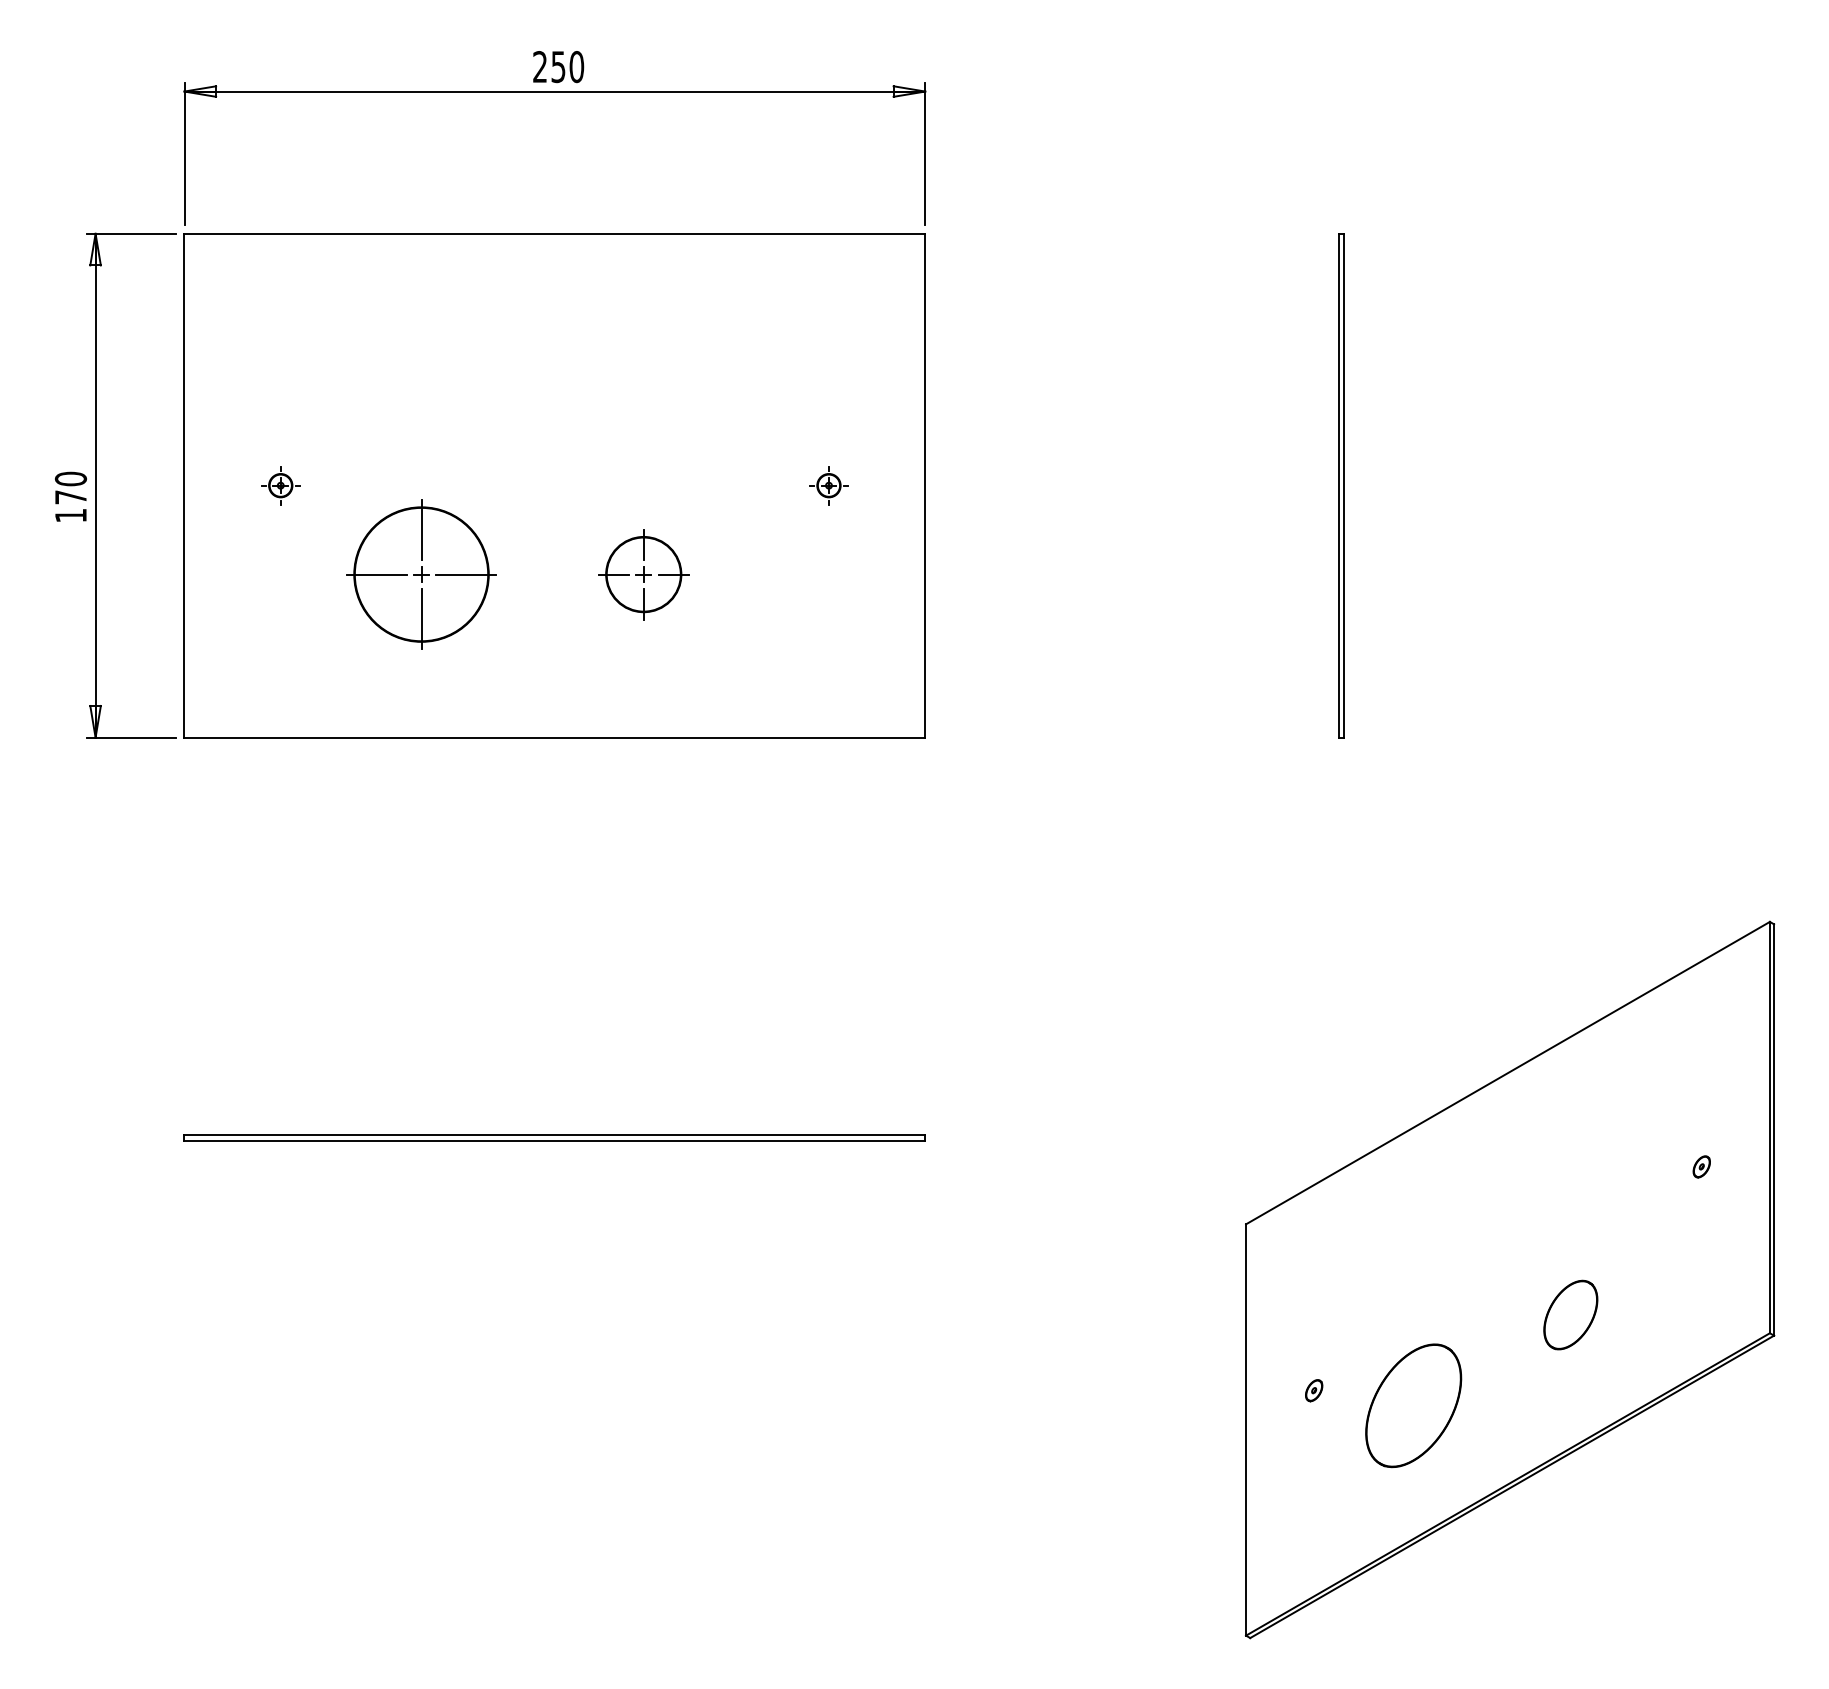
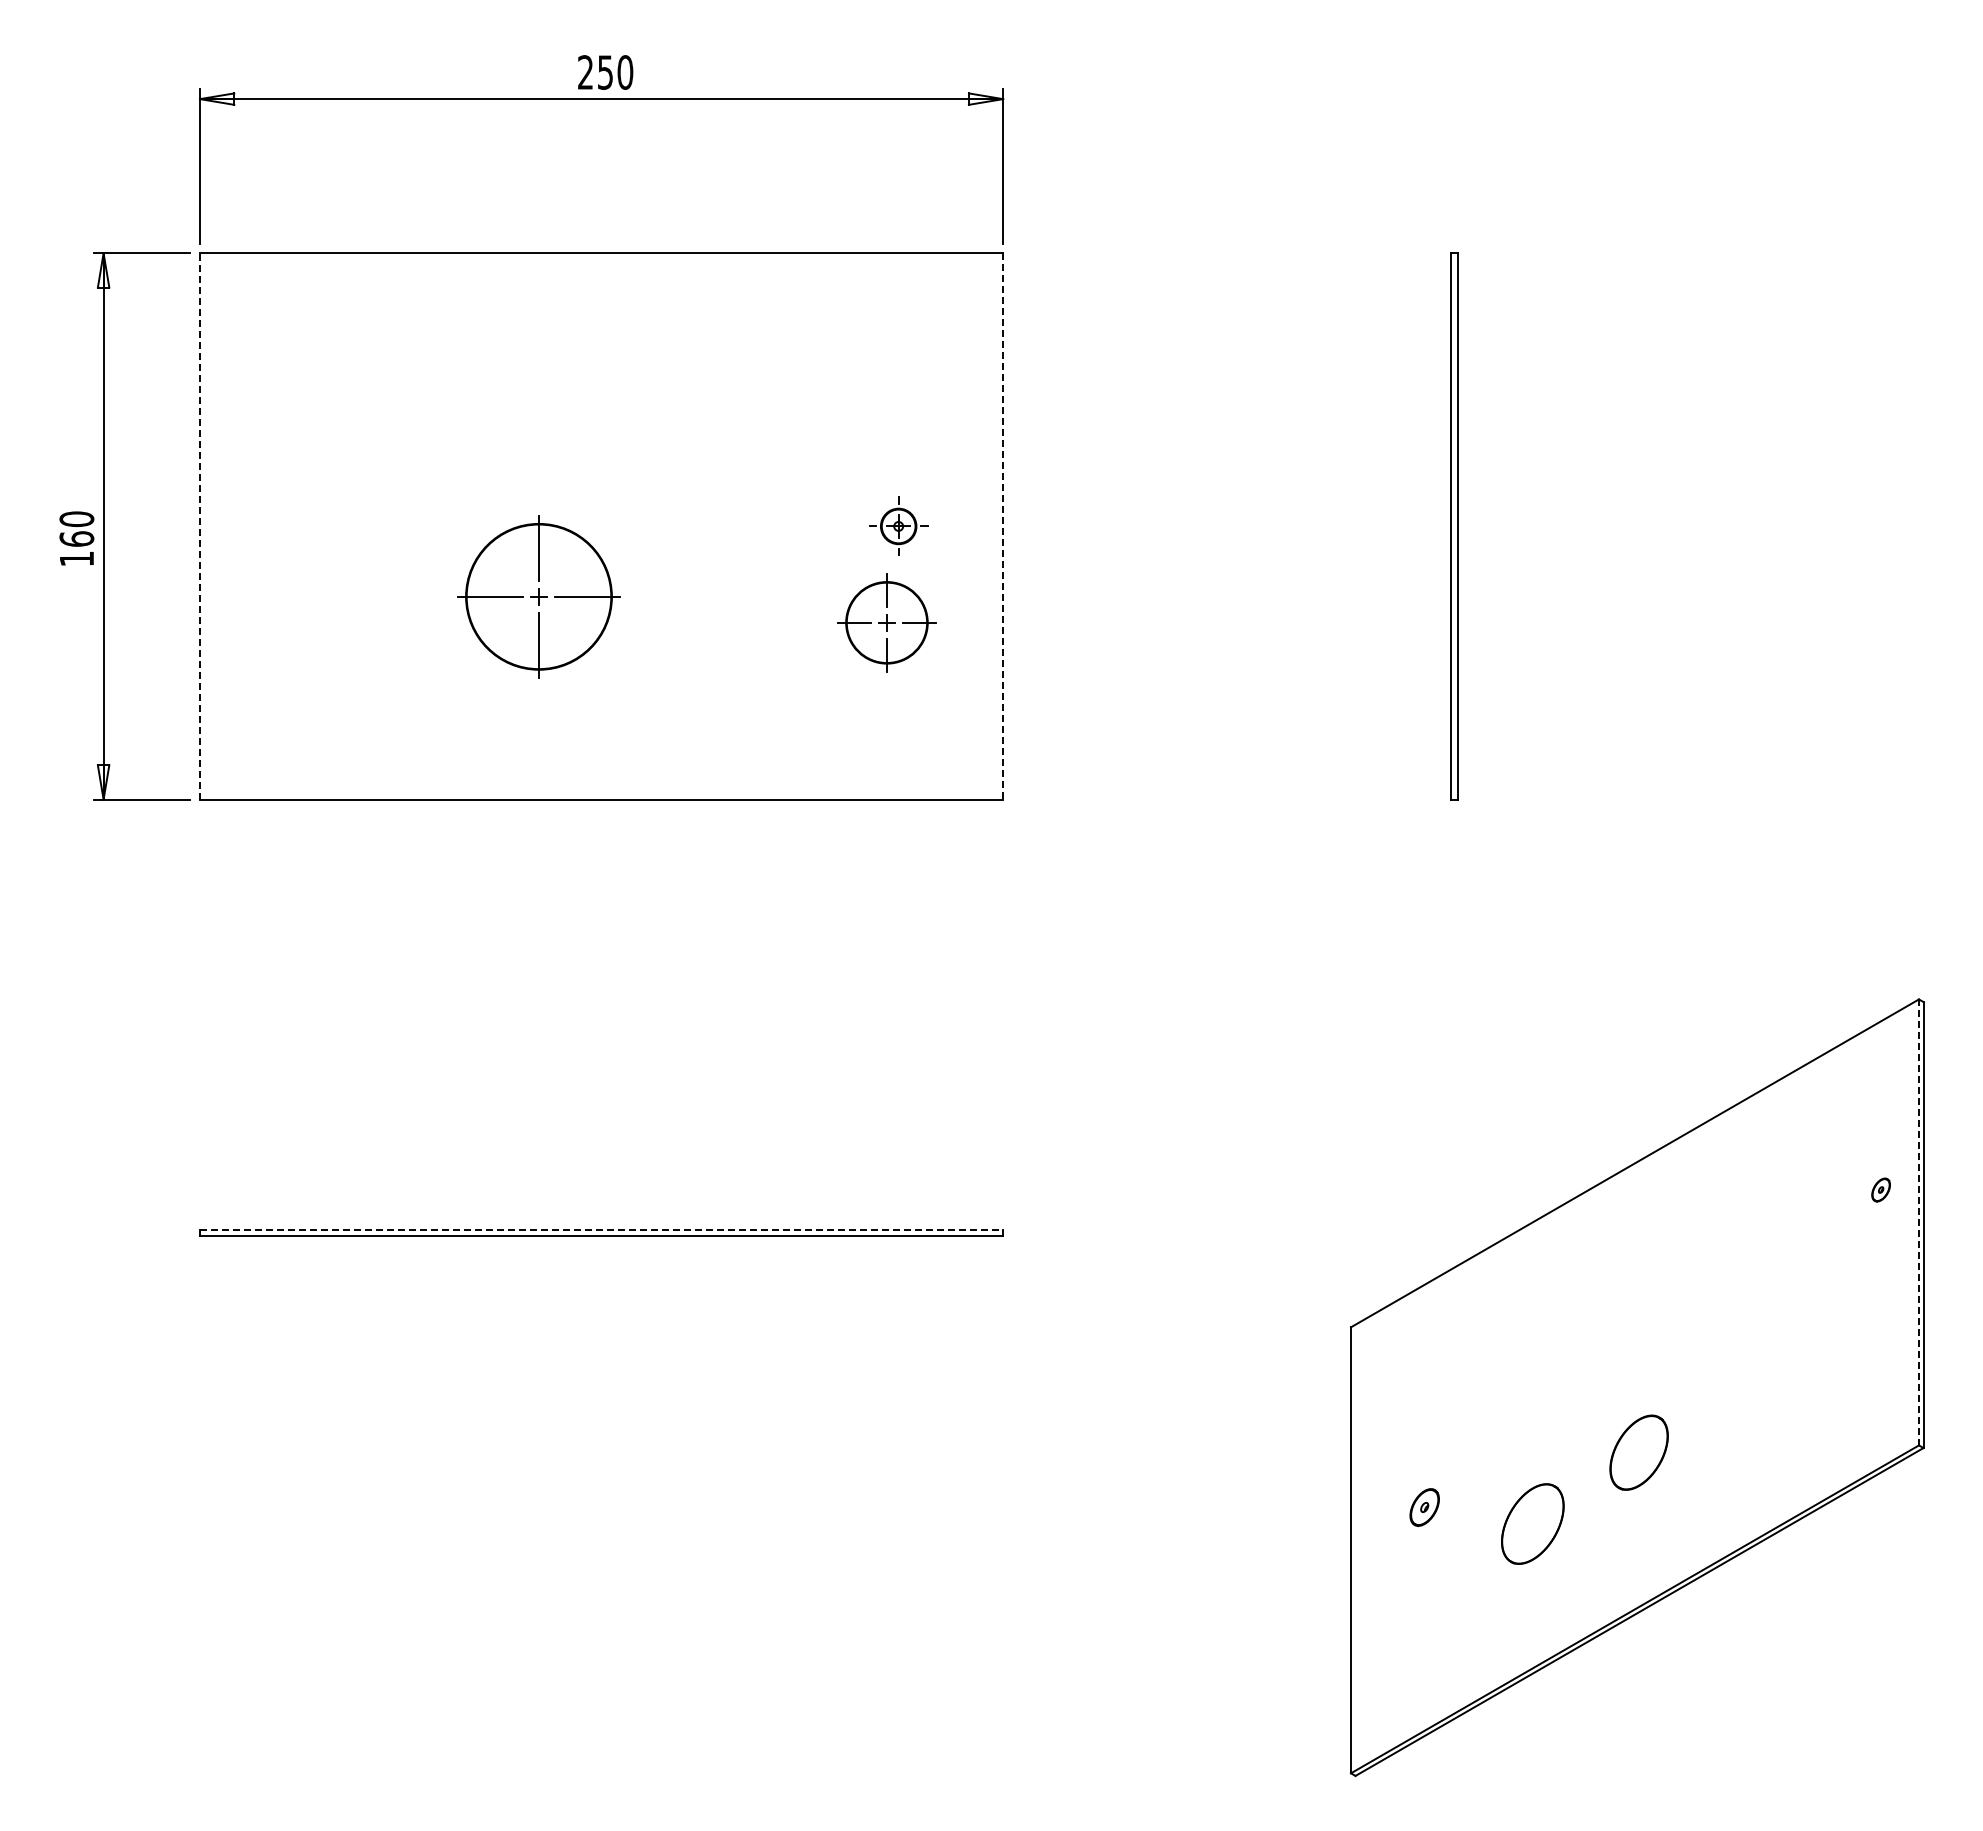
line: (184, 484) -> (199, 525), solid -> dashed
part: (280, 485) -> (304, 526), removed
part: (828, 485) -> (898, 526), size x1.4
line: (925, 485) -> (1003, 526), solid -> dashed
text: (70, 496) -> (76, 538), 170 -> 160
part: (421, 574) -> (538, 596), moved
part: (643, 574) -> (886, 622), moved
line: (1769, 1127) -> (1918, 1222), solid -> dashed
line: (554, 1135) -> (601, 1230), solid -> dashed
part: (1701, 1166) -> (1880, 1189), moved
part: (1570, 1314) -> (1638, 1452), moved
part: (1313, 1390) -> (1424, 1507), size x1.6
part: (1413, 1405) -> (1532, 1523), size x0.6

